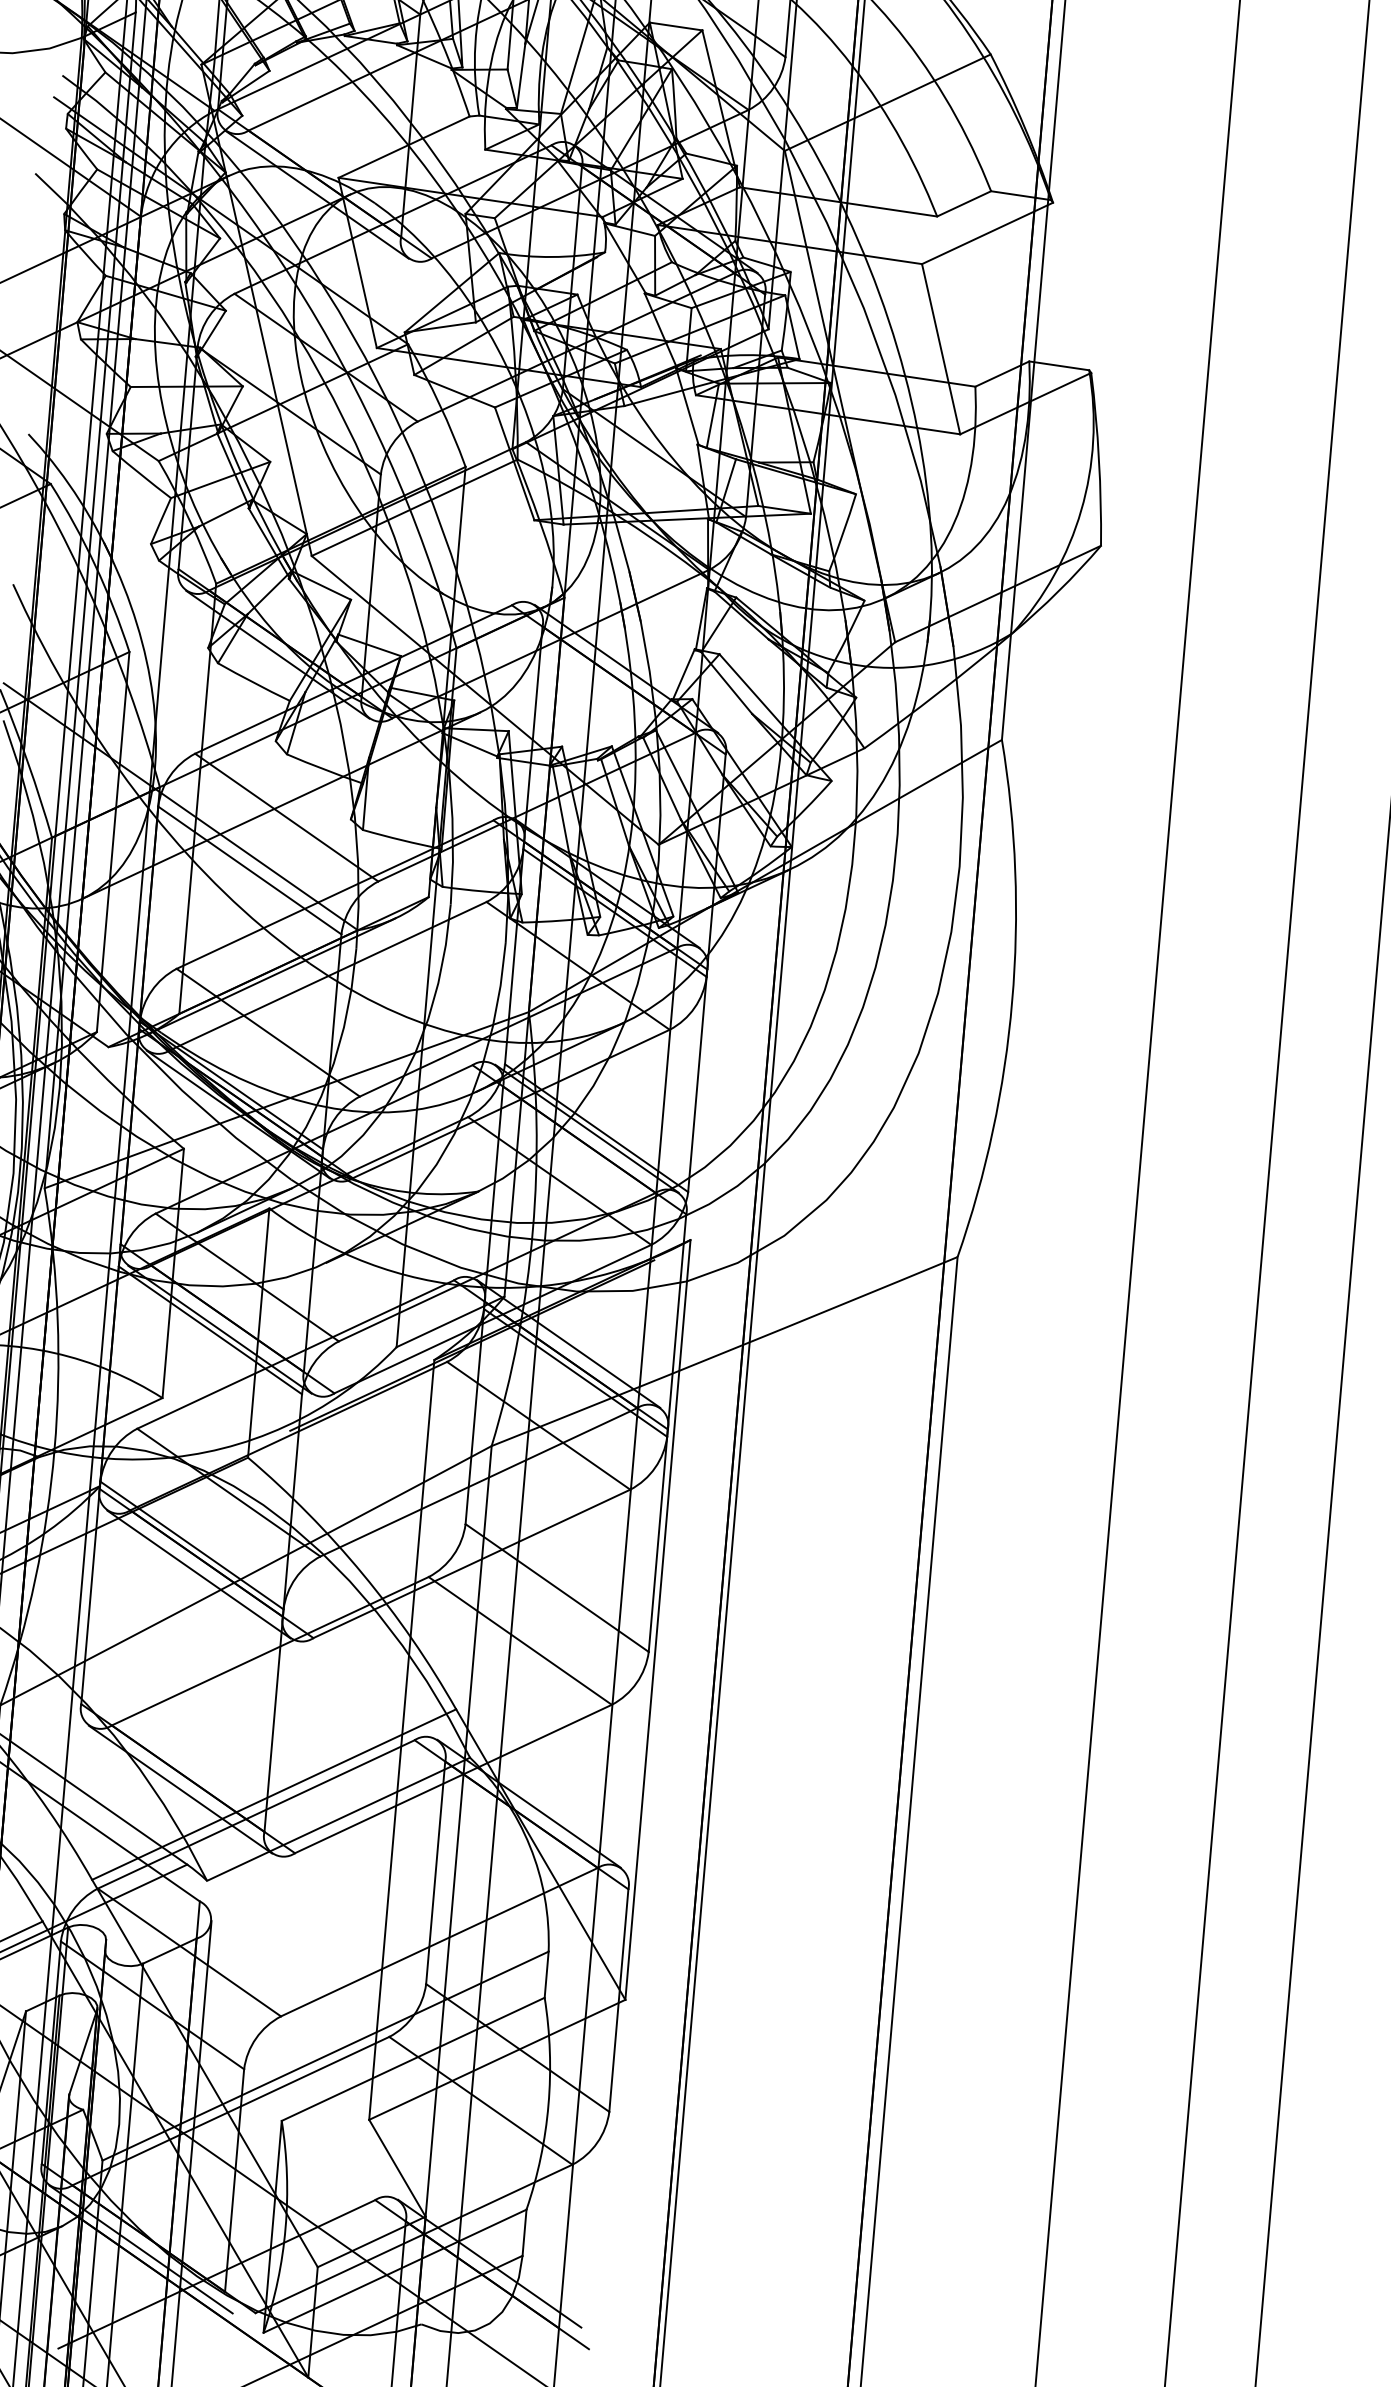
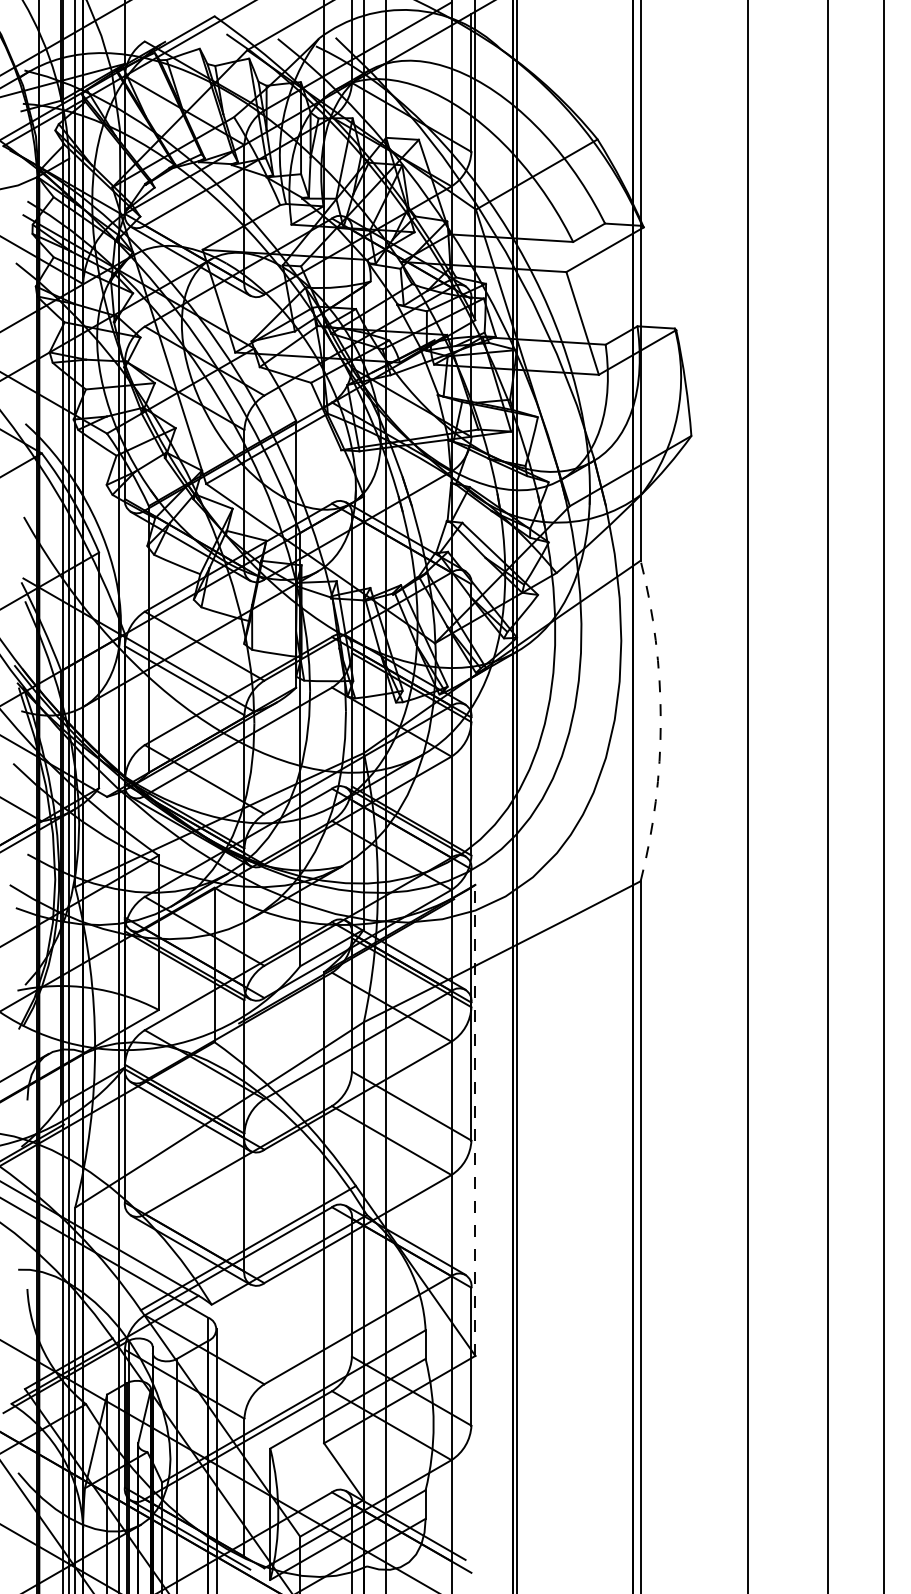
arc: (1011, 1000) -> (660, 720), solid -> dashed
line: (658, 1620) -> (475, 1120), solid -> dashed

